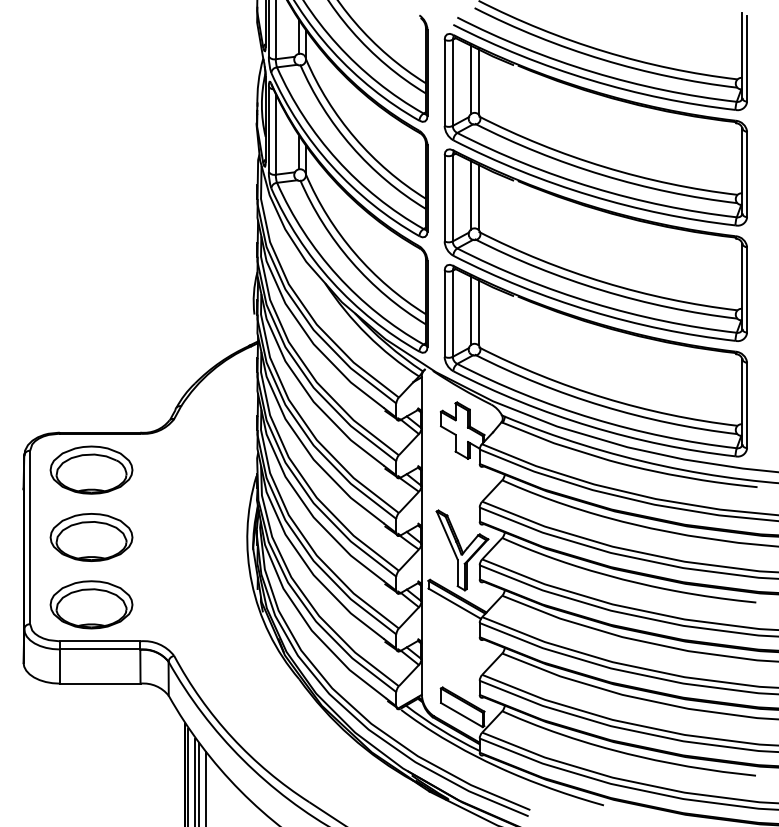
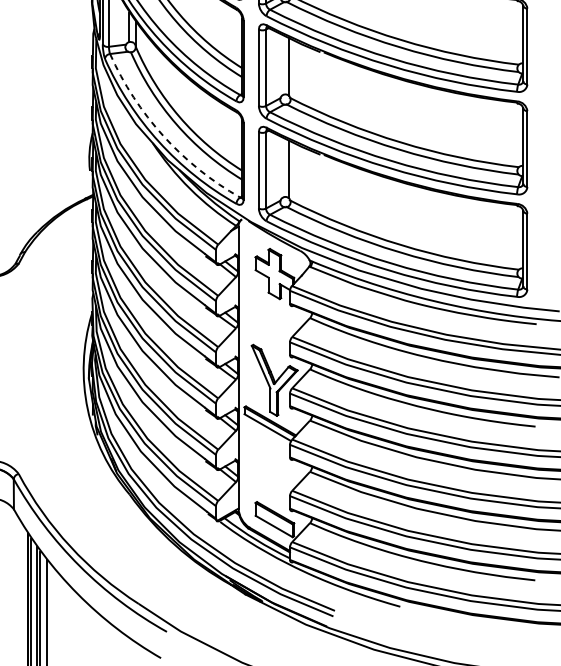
line: (470, 194) -> (281, 64), removed
arc: (337, 275) -> (163, 136), solid -> dashed
line: (470, 310) -> (281, 167), removed

